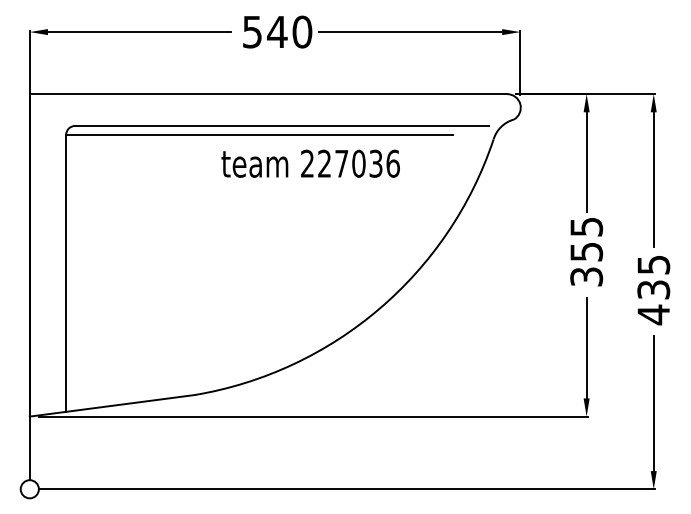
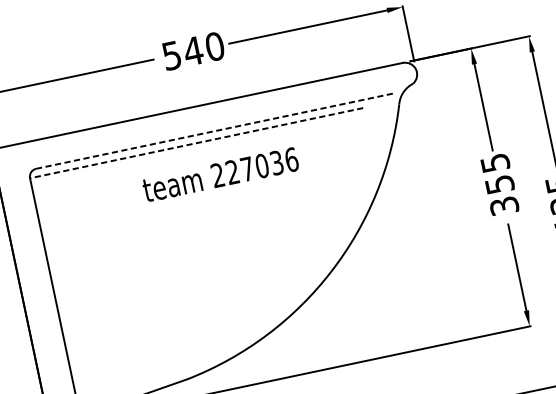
line: (282, 125) -> (214, 130), solid -> dashed
line: (258, 135) -> (195, 143), solid -> dashed
text: (310, 163) -> (220, 174), moved

